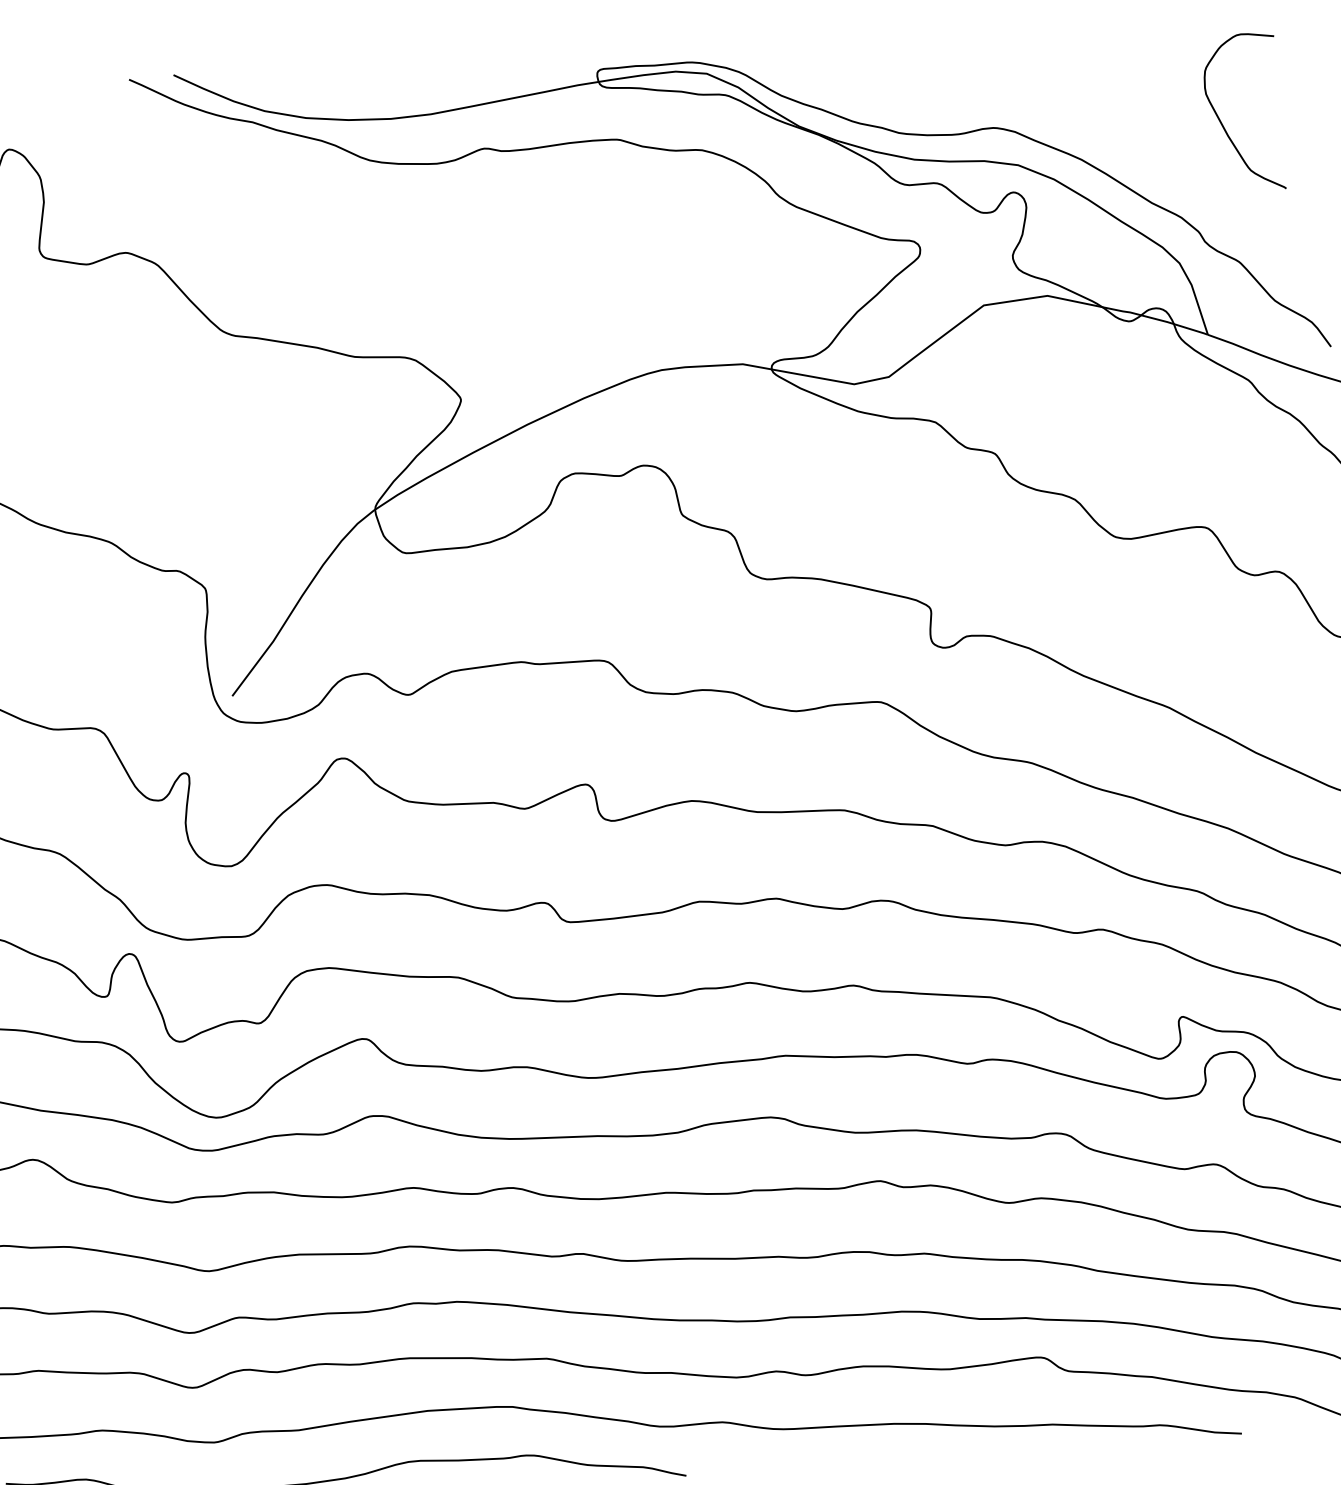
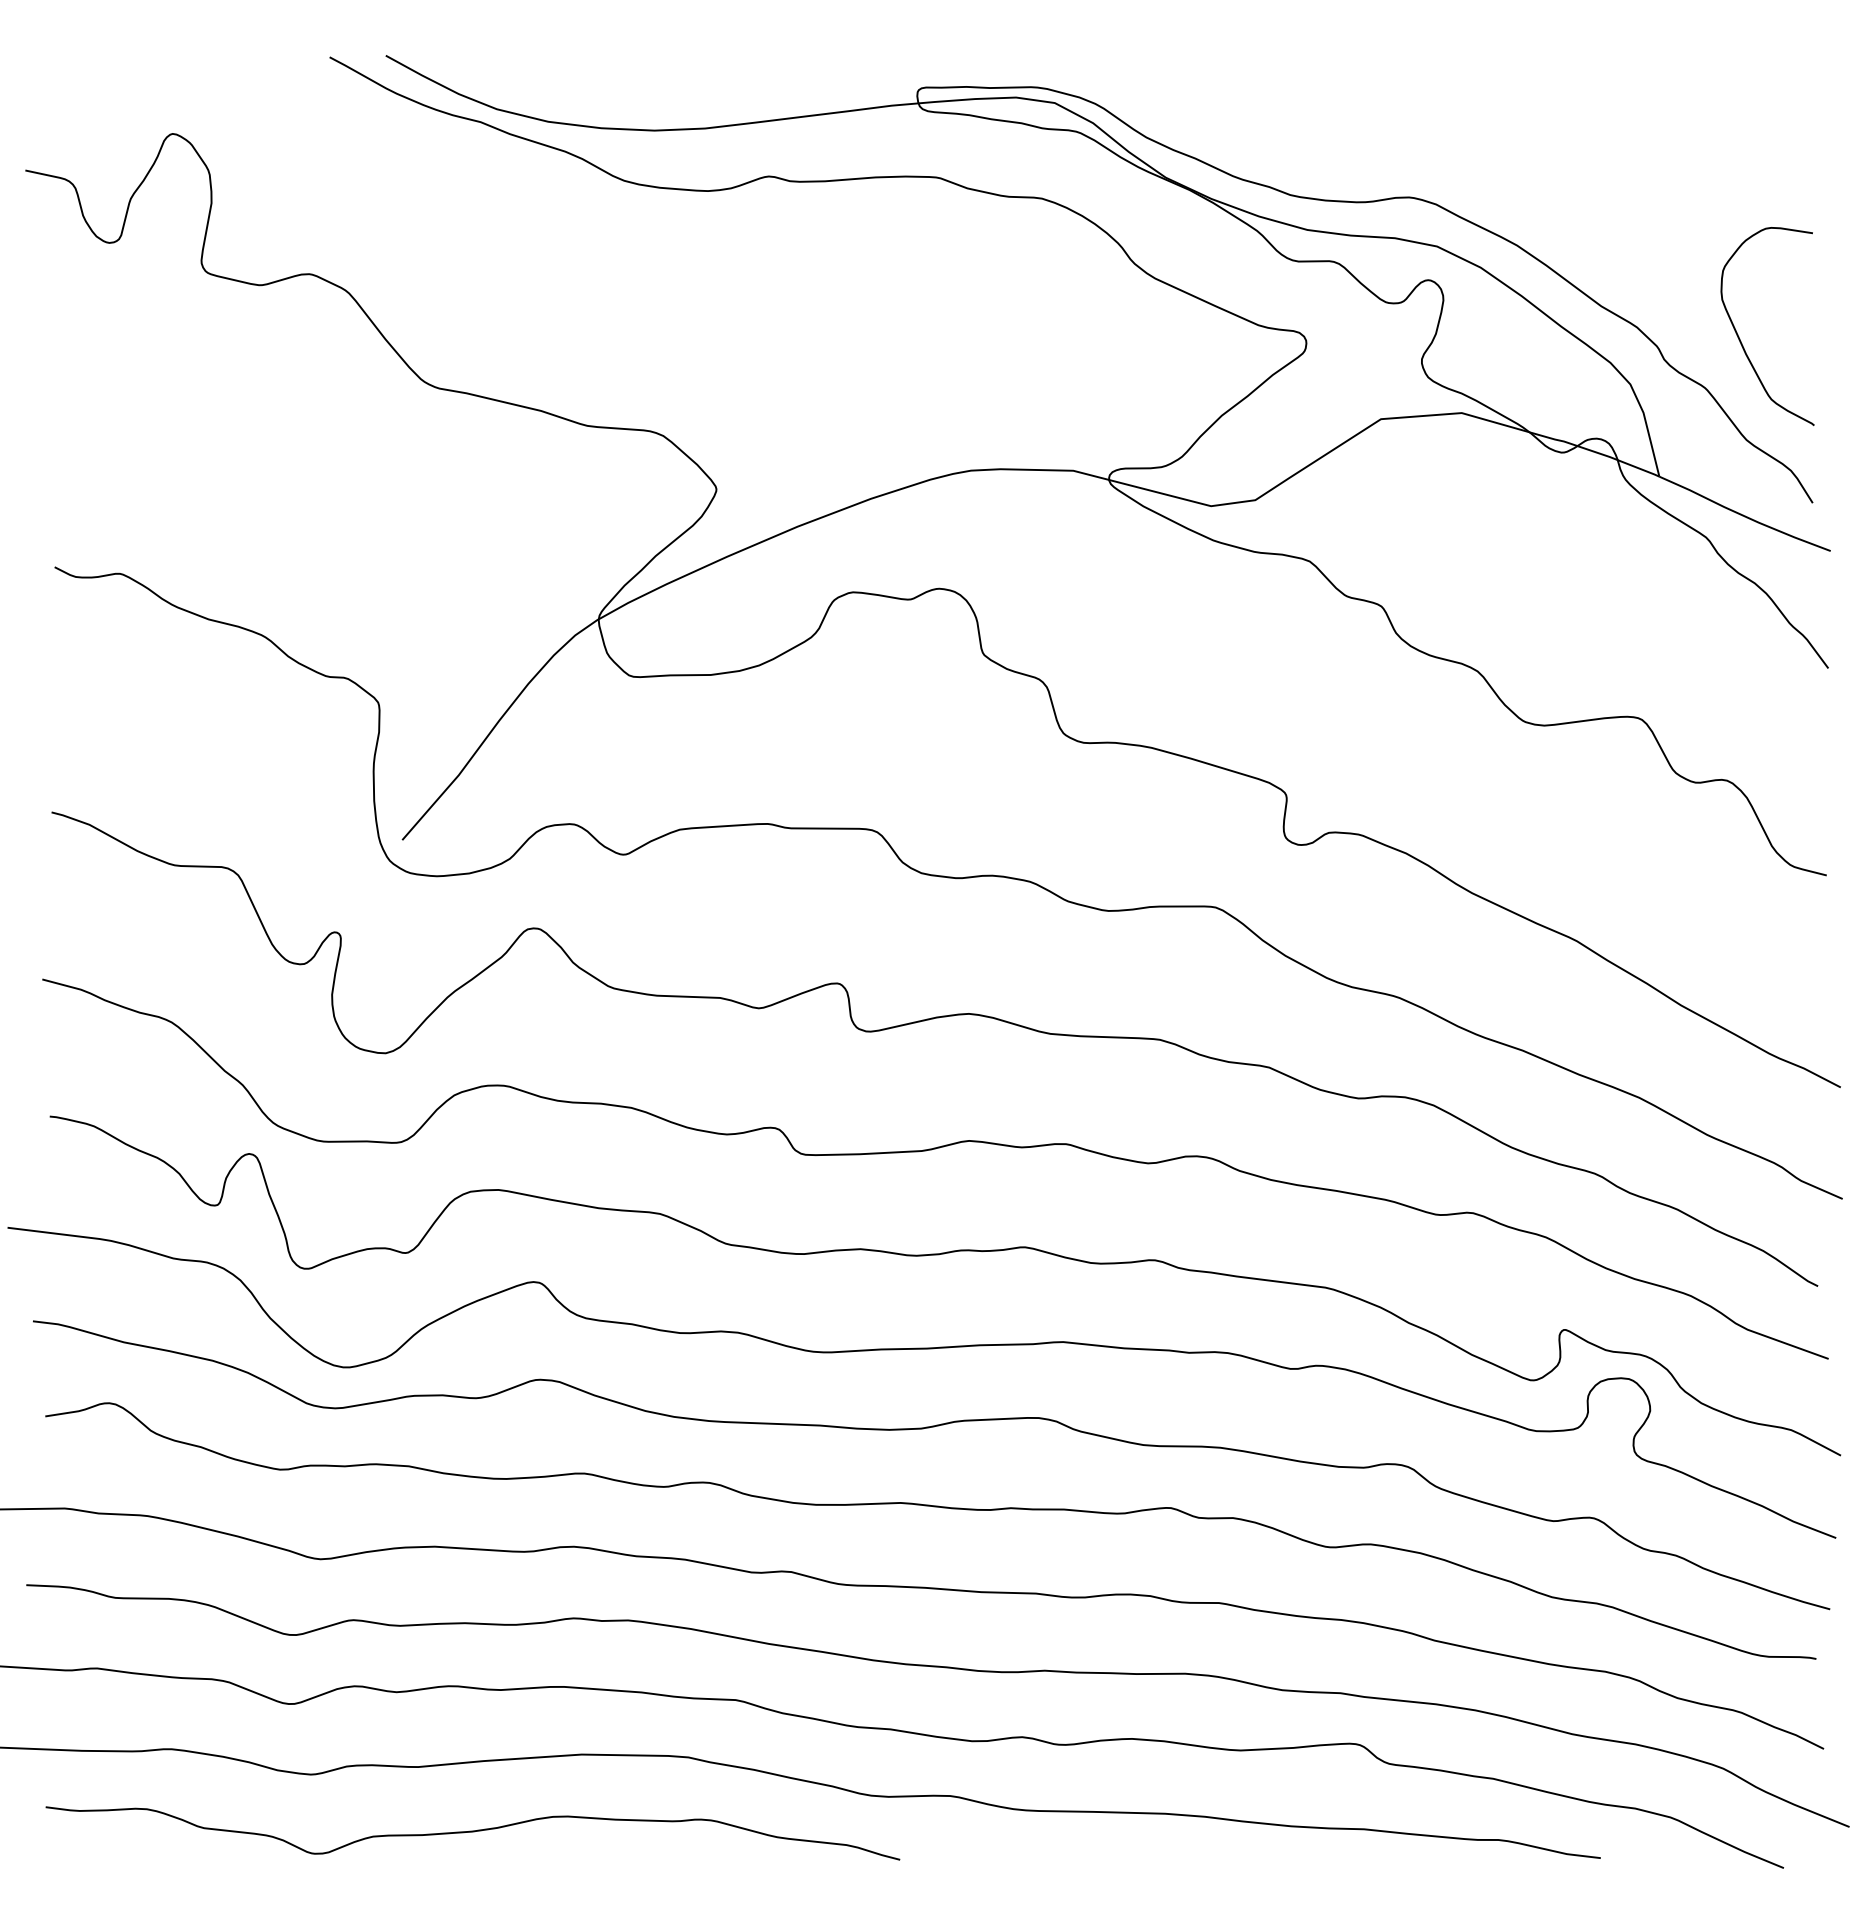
curve: (1221, 122) -> (1739, 336), moved

